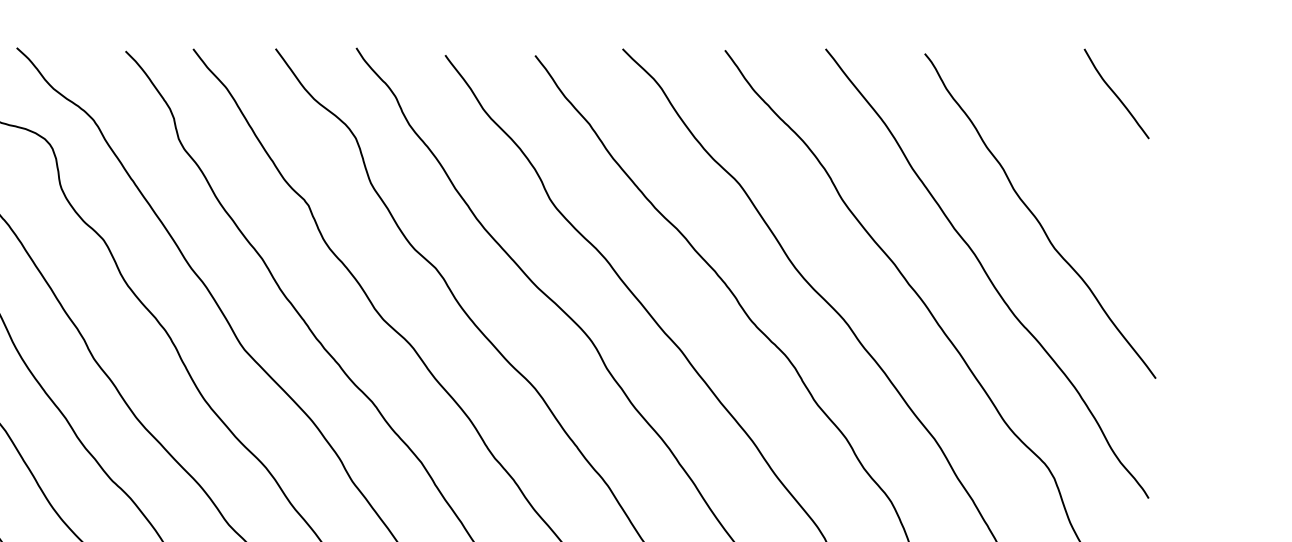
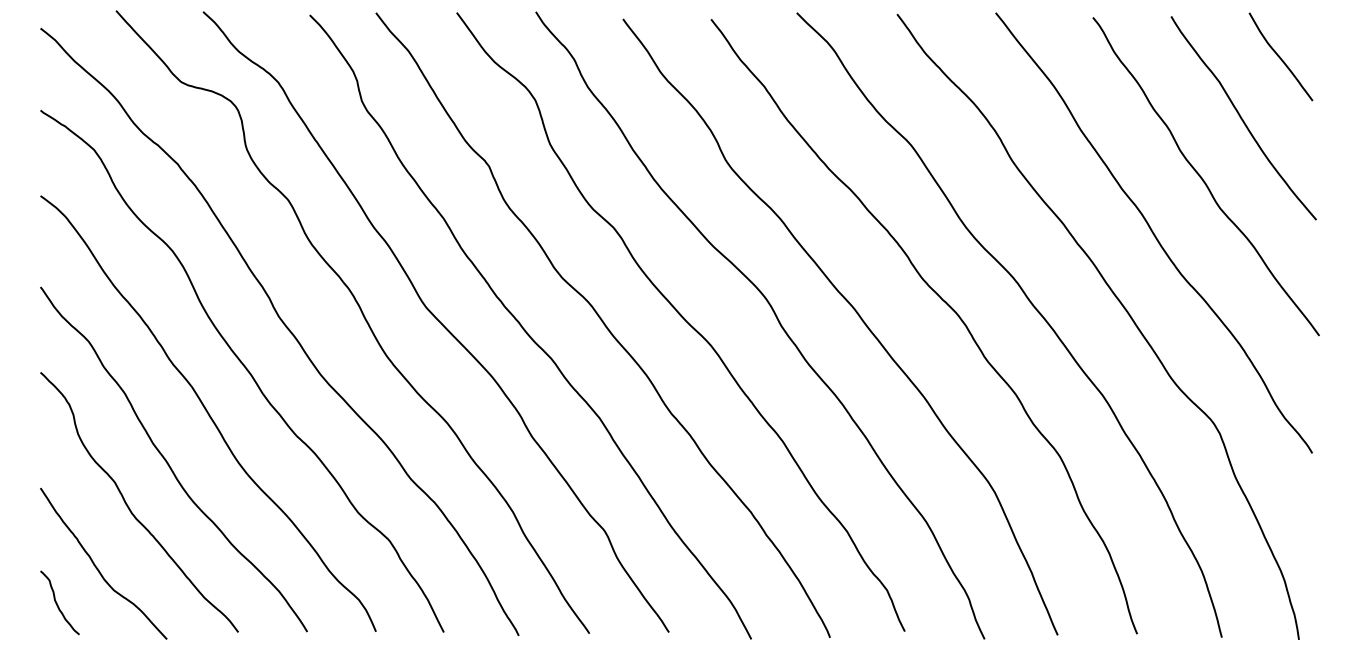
curve: (1077, 156) -> (1242, 118), added

